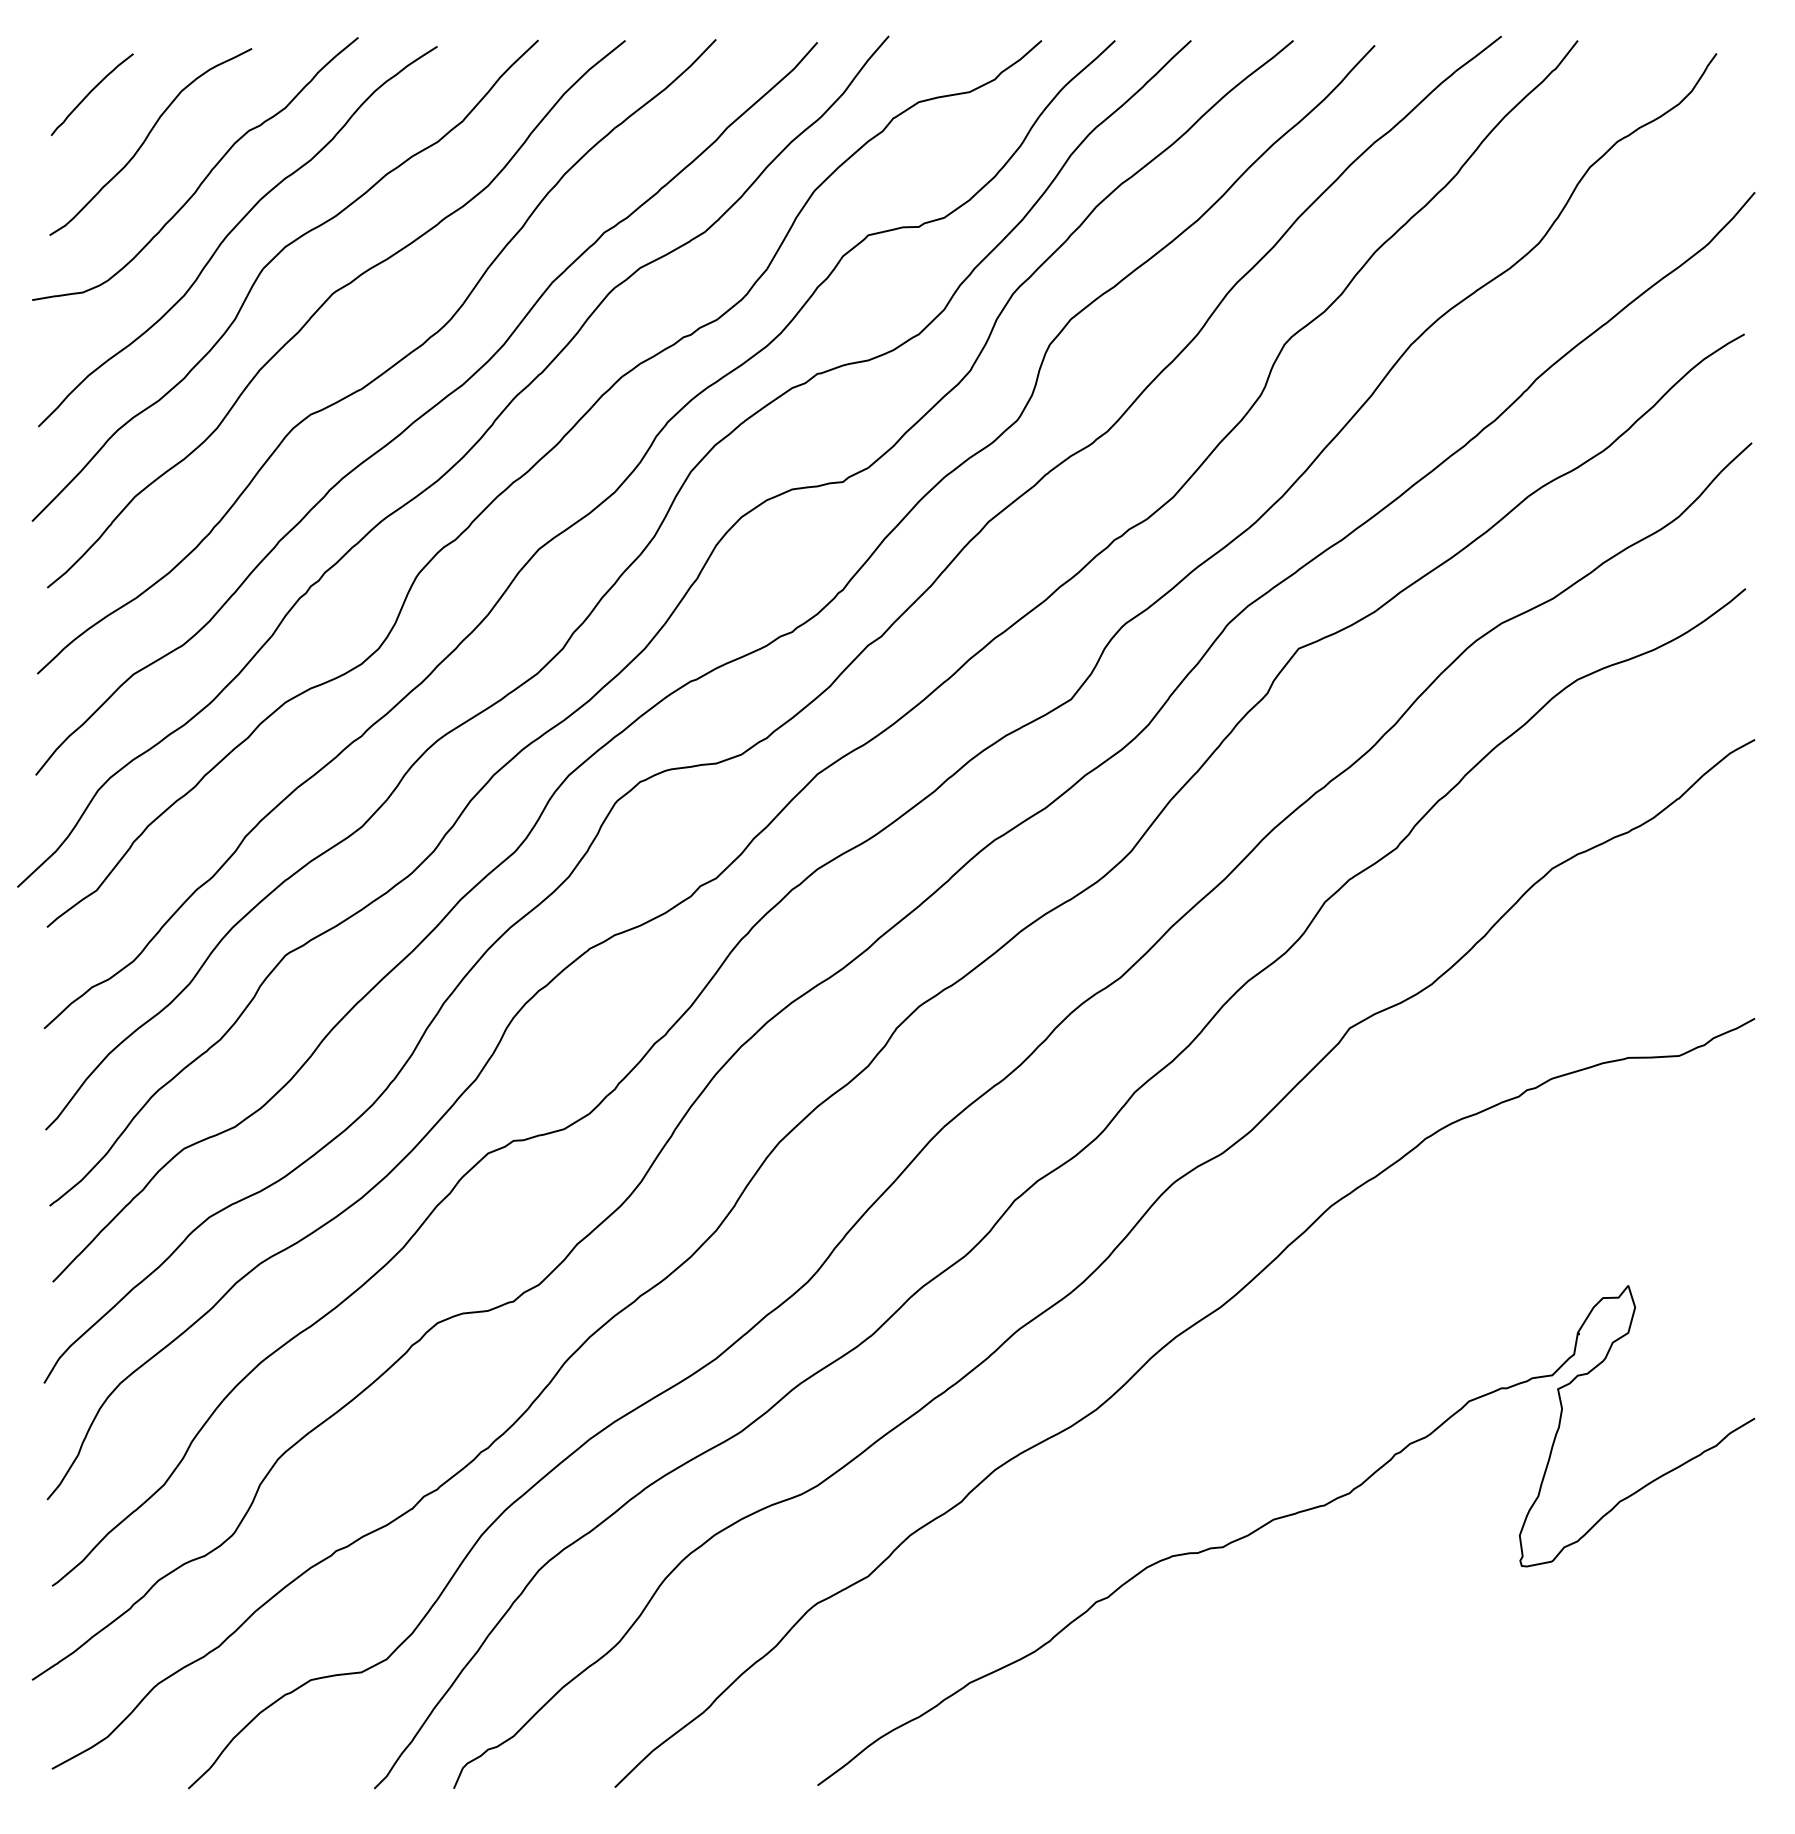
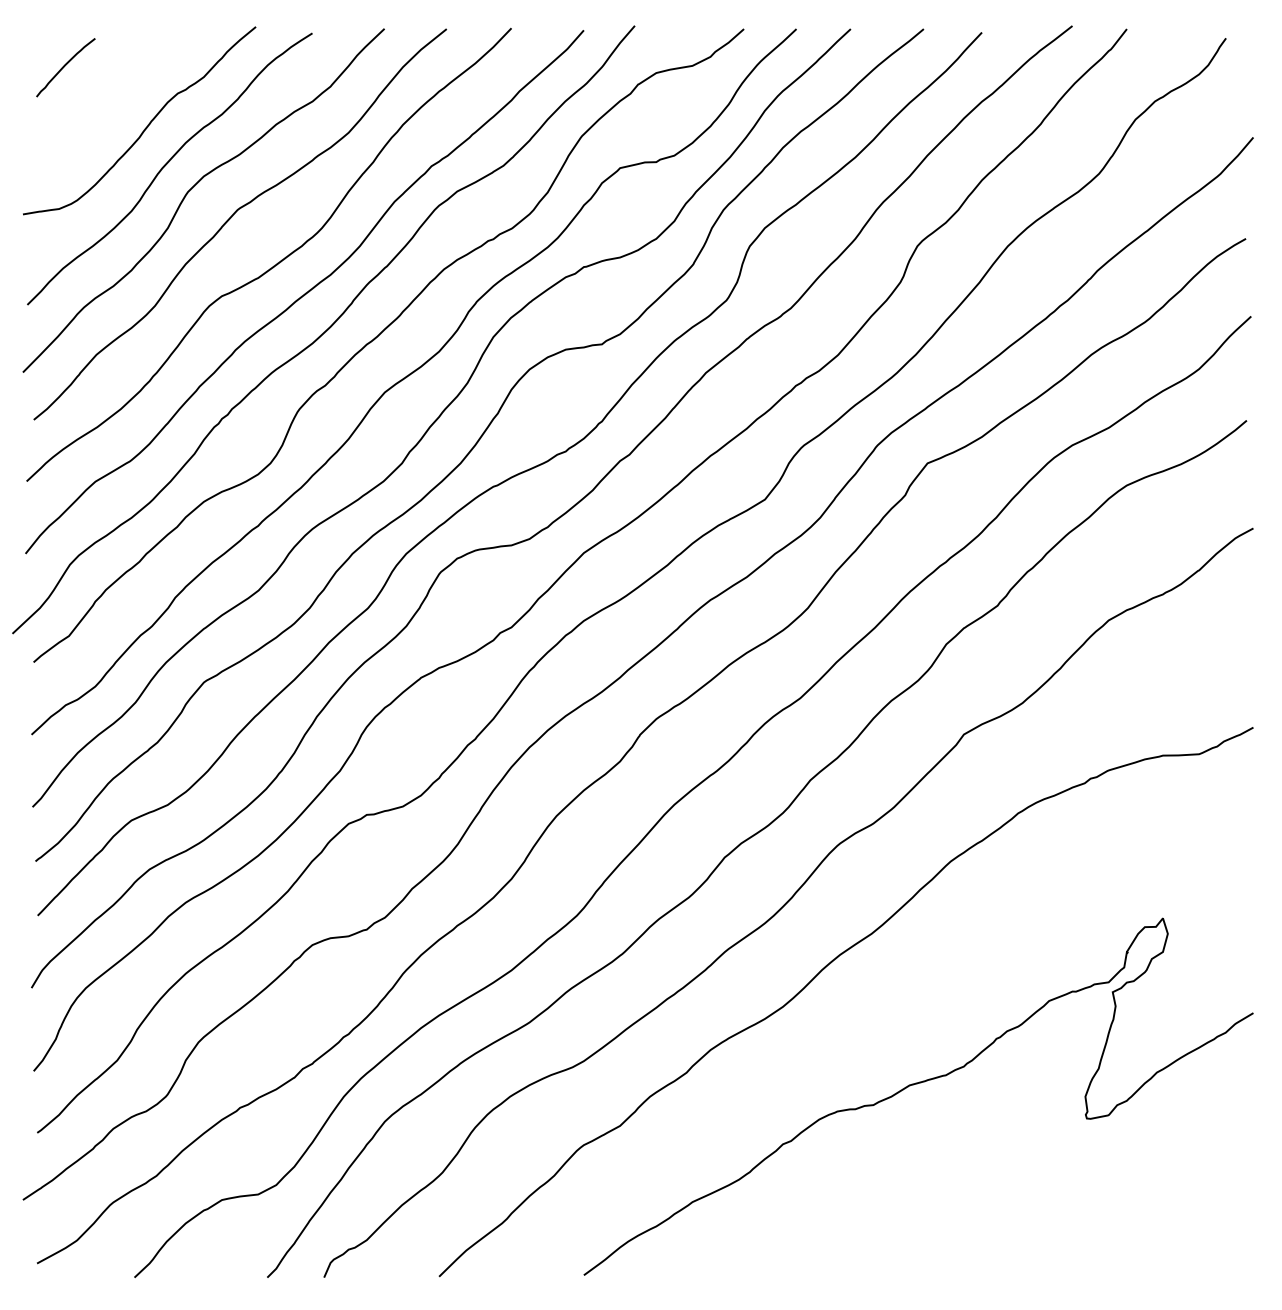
curve: (146, 140) -> (104, 100), removed

